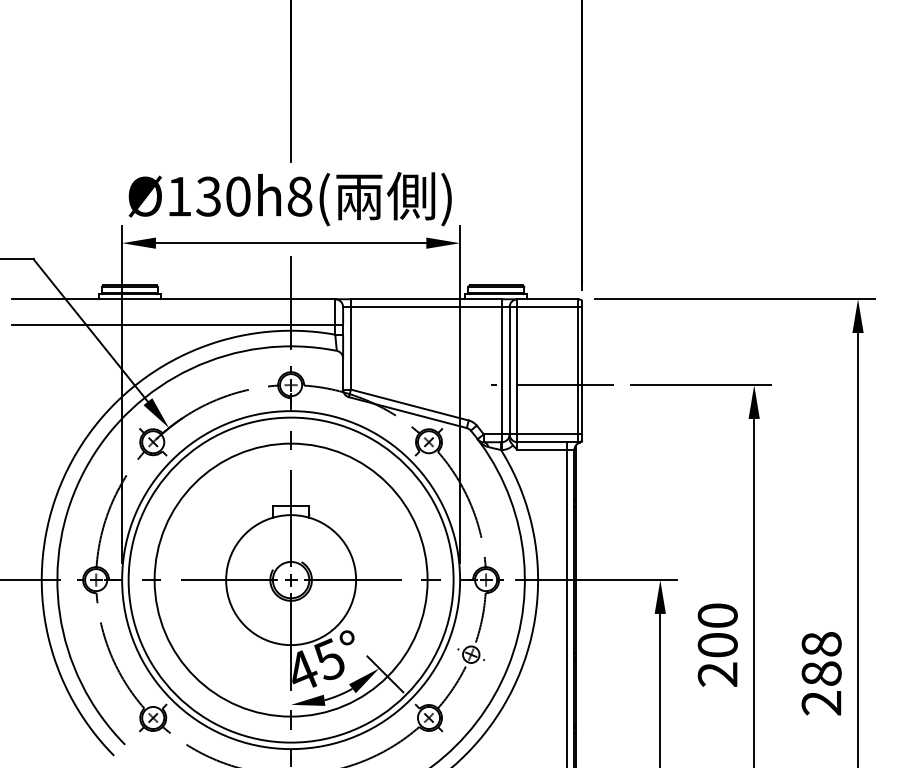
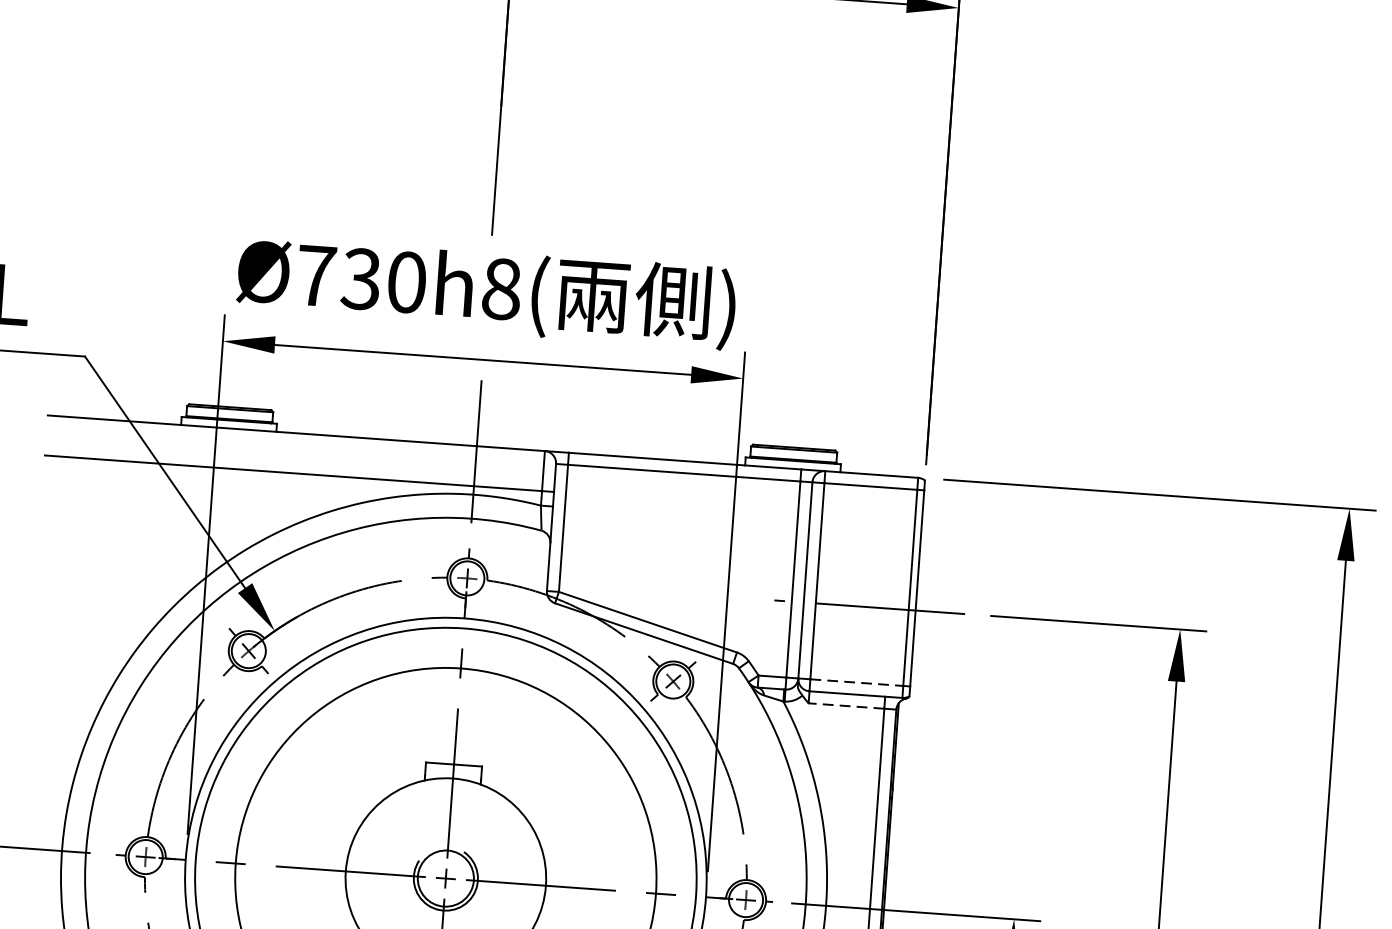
text: (179, 196) -> (316, 275), Ø130h8( -> Ø730h8(
line: (548, 434) -> (858, 682), solid -> dashed
line: (542, 450) -> (847, 706), solid -> dashed

